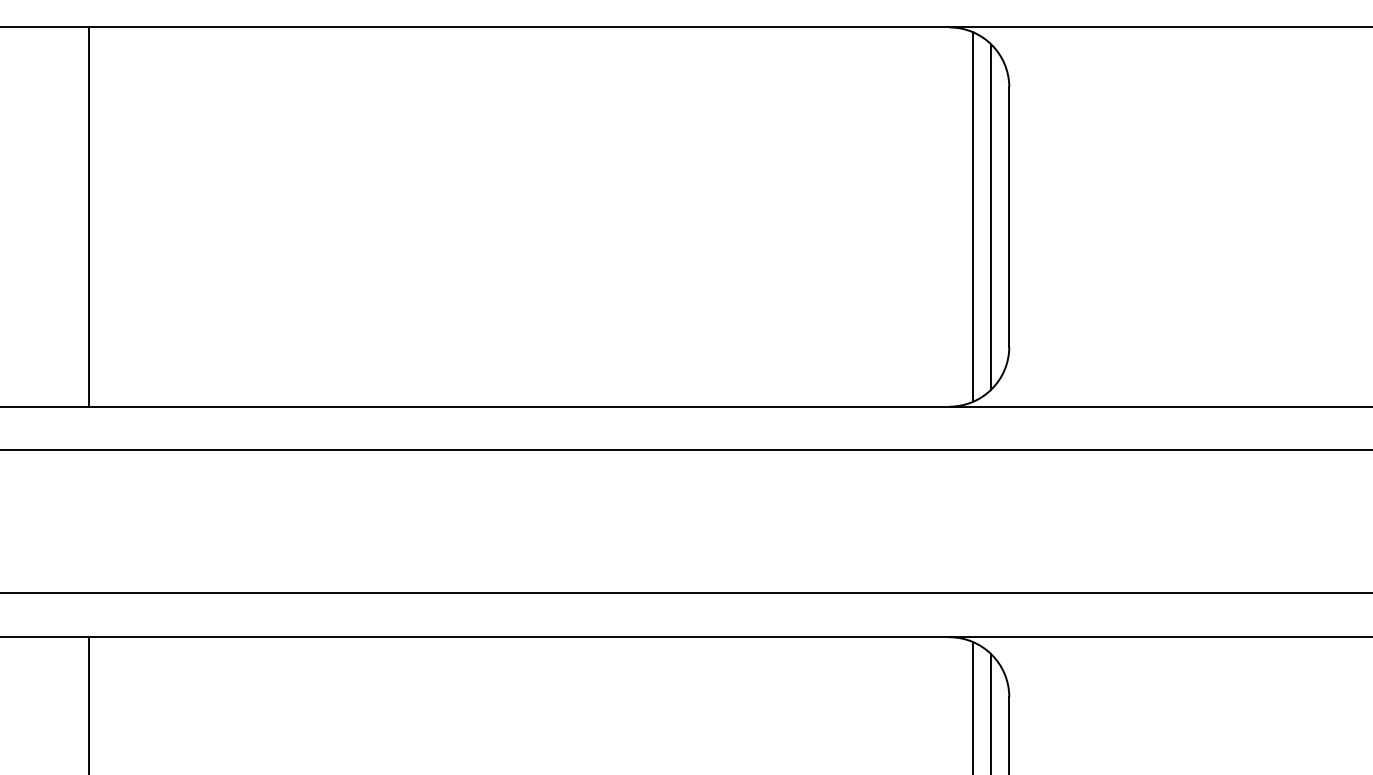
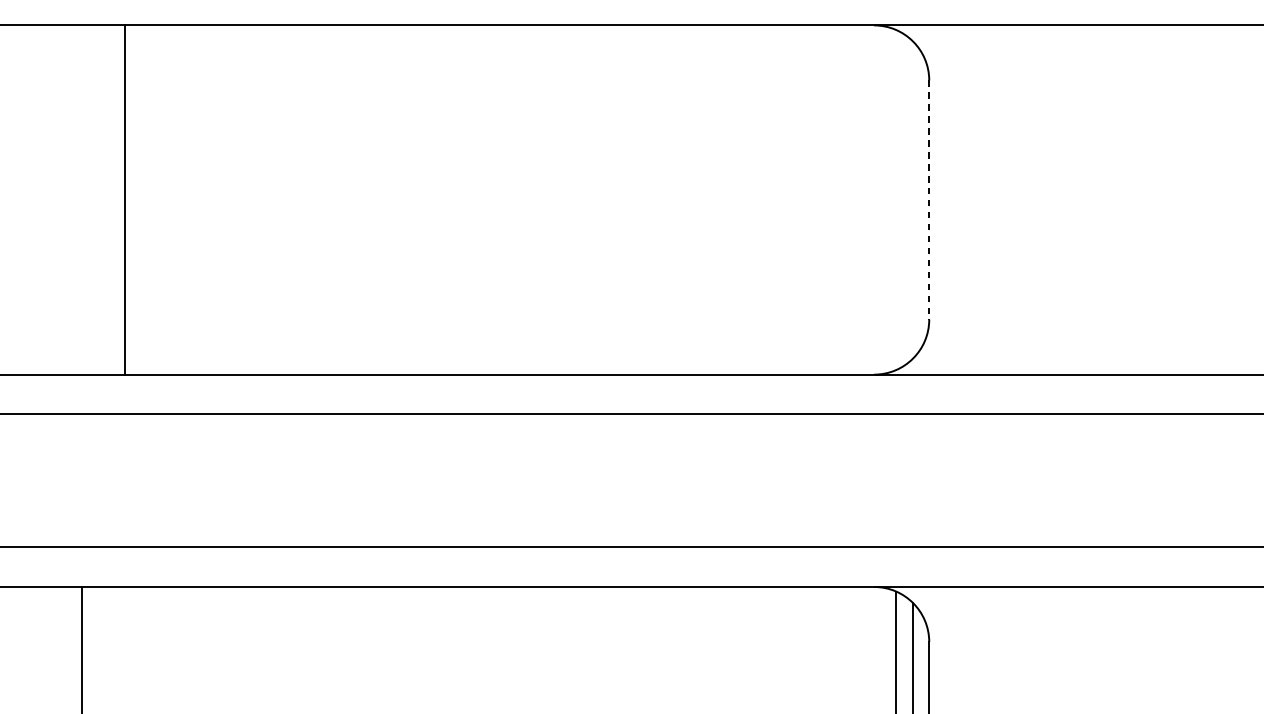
line: (88, 216) -> (124, 199), moved
line: (973, 216) -> (896, 199), removed
line: (991, 216) -> (912, 199), removed
line: (1009, 217) -> (929, 200), solid -> dashed

